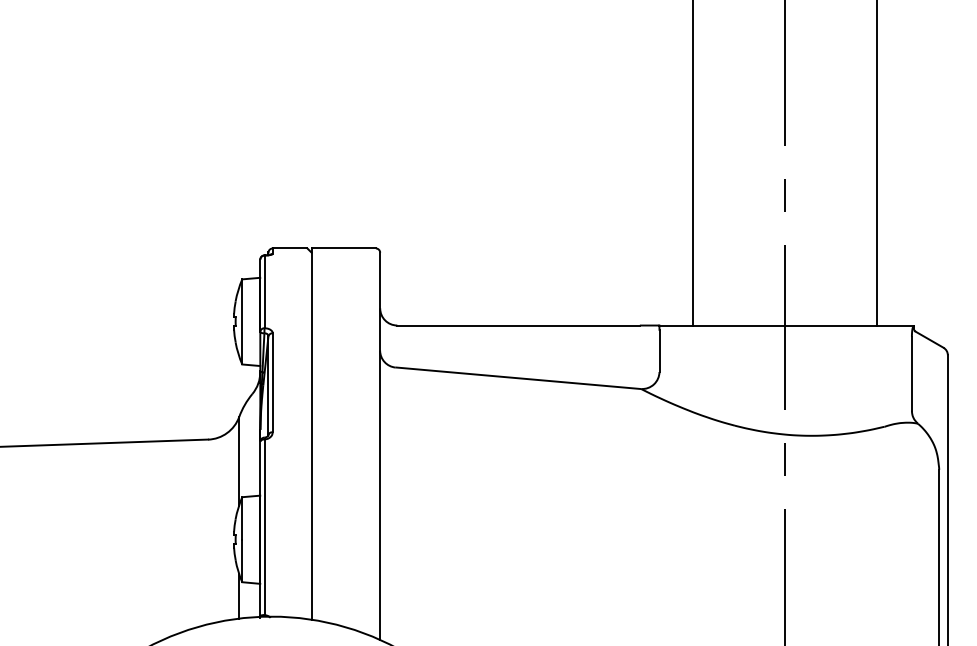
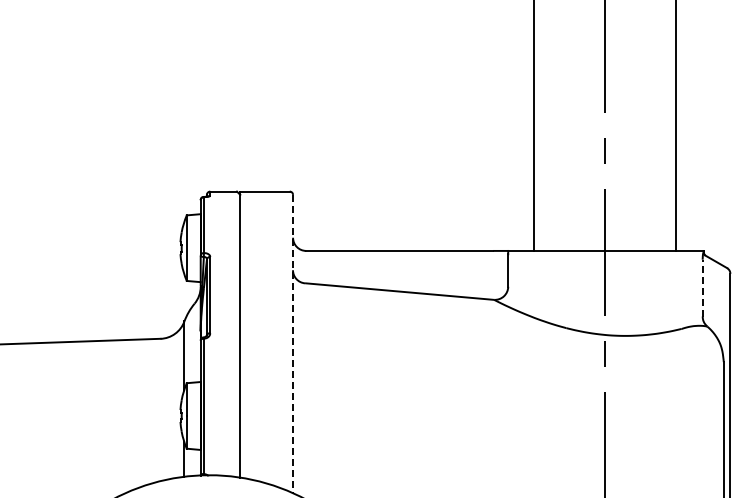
line: (911, 372) -> (702, 287), solid -> dashed
line: (380, 446) -> (293, 344), solid -> dashed

